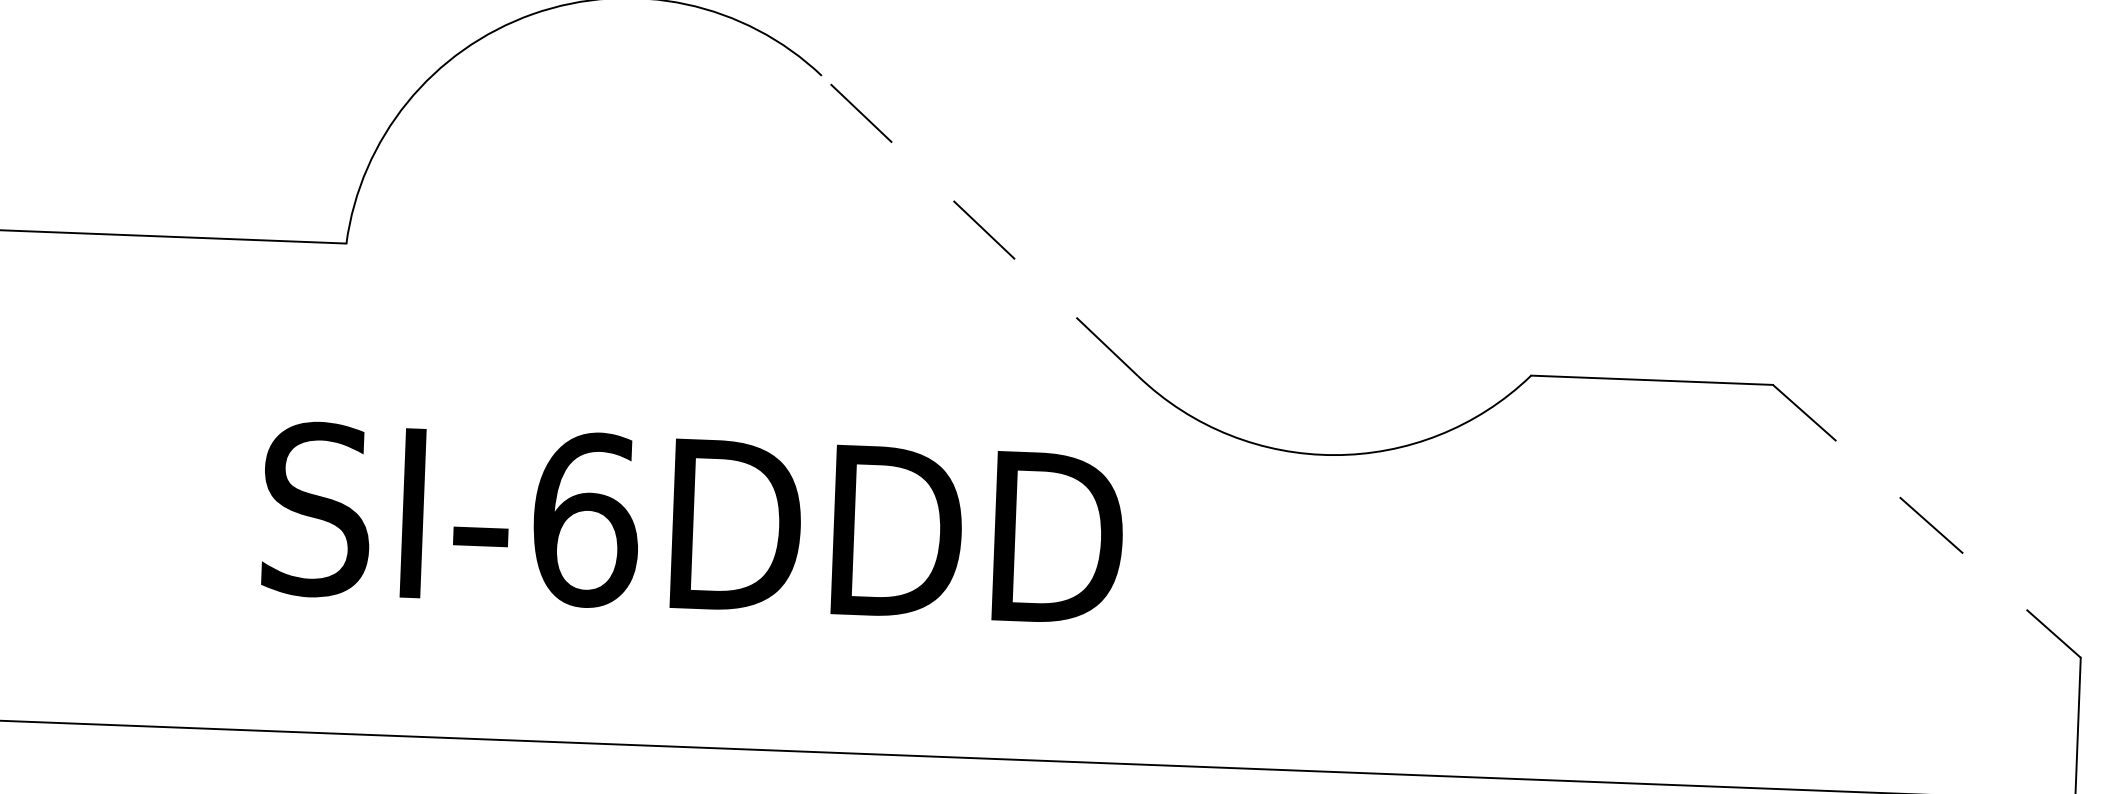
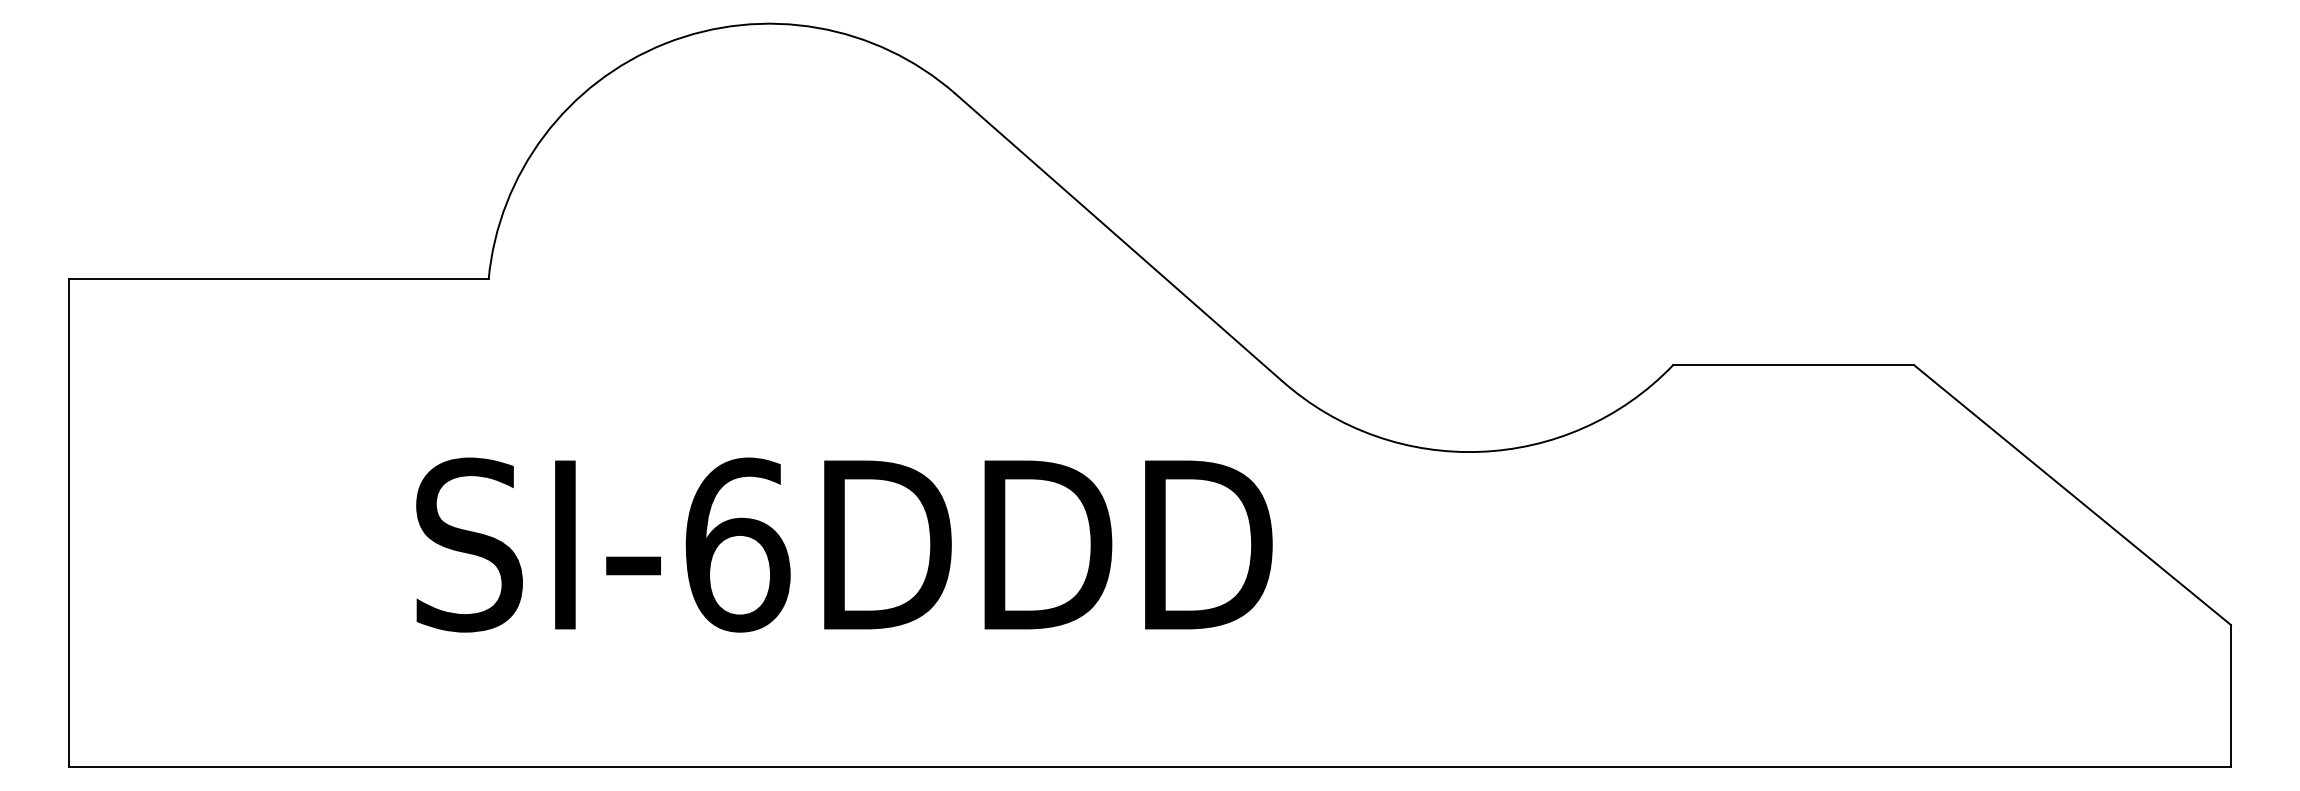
line: (979, 225) -> (1118, 236), dashed -> solid
line: (1926, 521) -> (2072, 495), dashed -> solid

